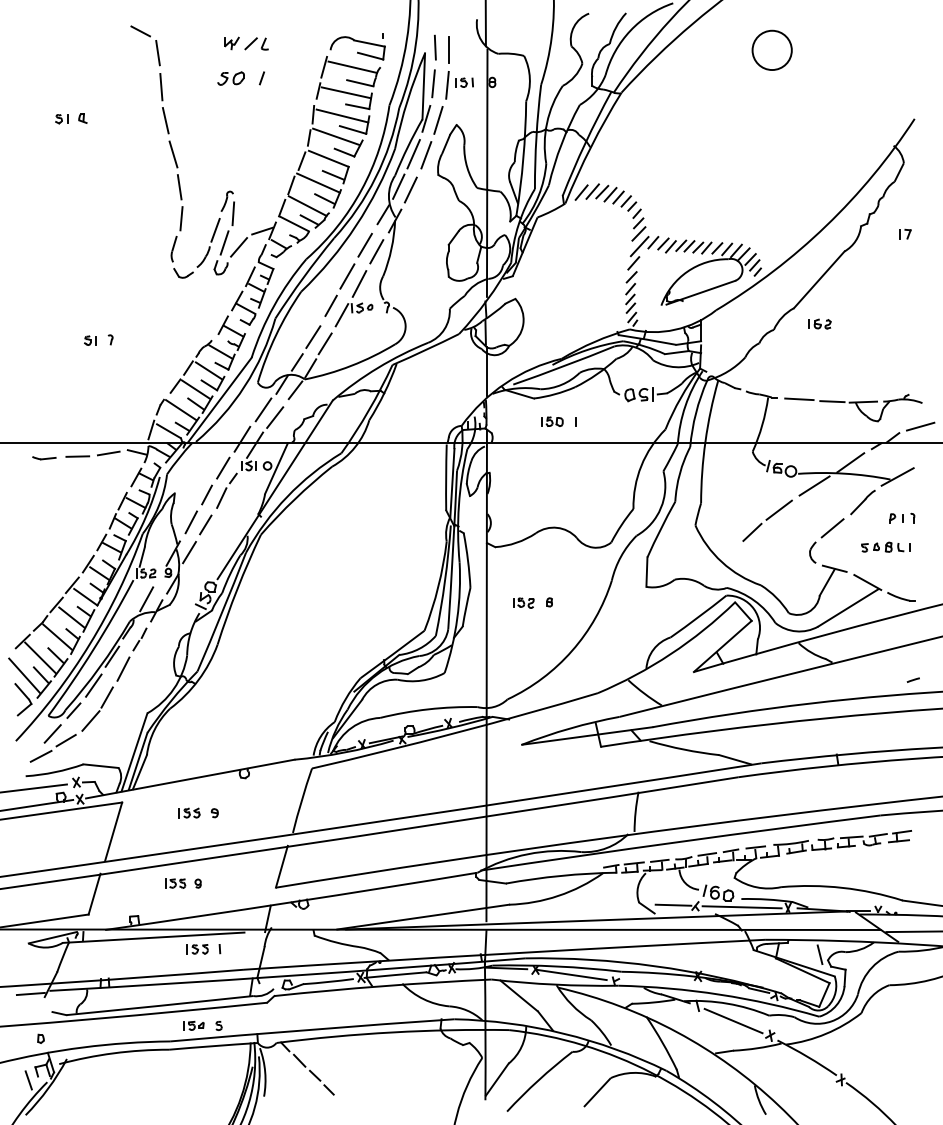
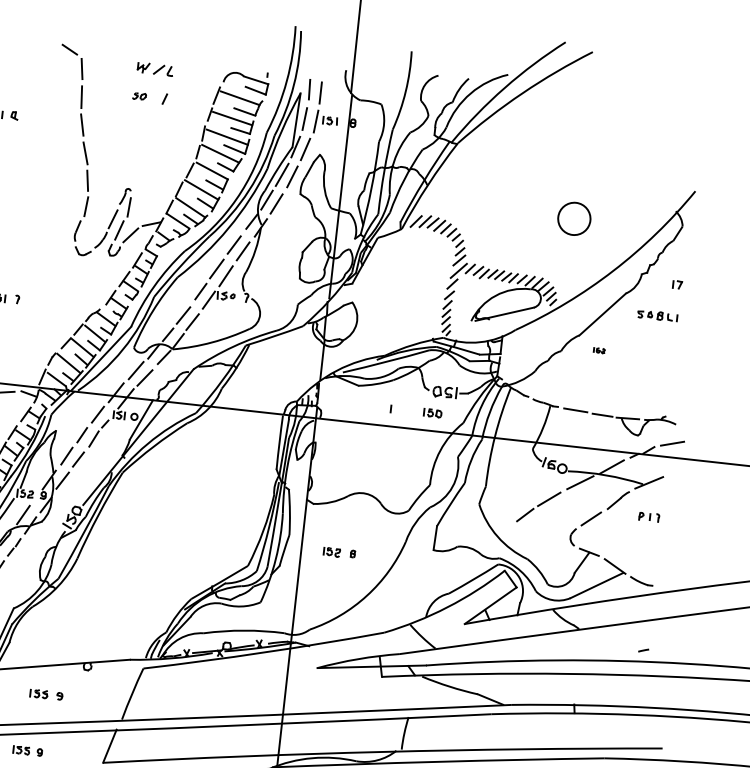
circle: (771, 49) -> (573, 218), moved
part: (230, 78) -> (139, 96), size x0.6
part: (819, 323) -> (599, 350), size x0.6
part: (552, 421) -> (433, 413), moved
part: (885, 546) -> (657, 315), moved

